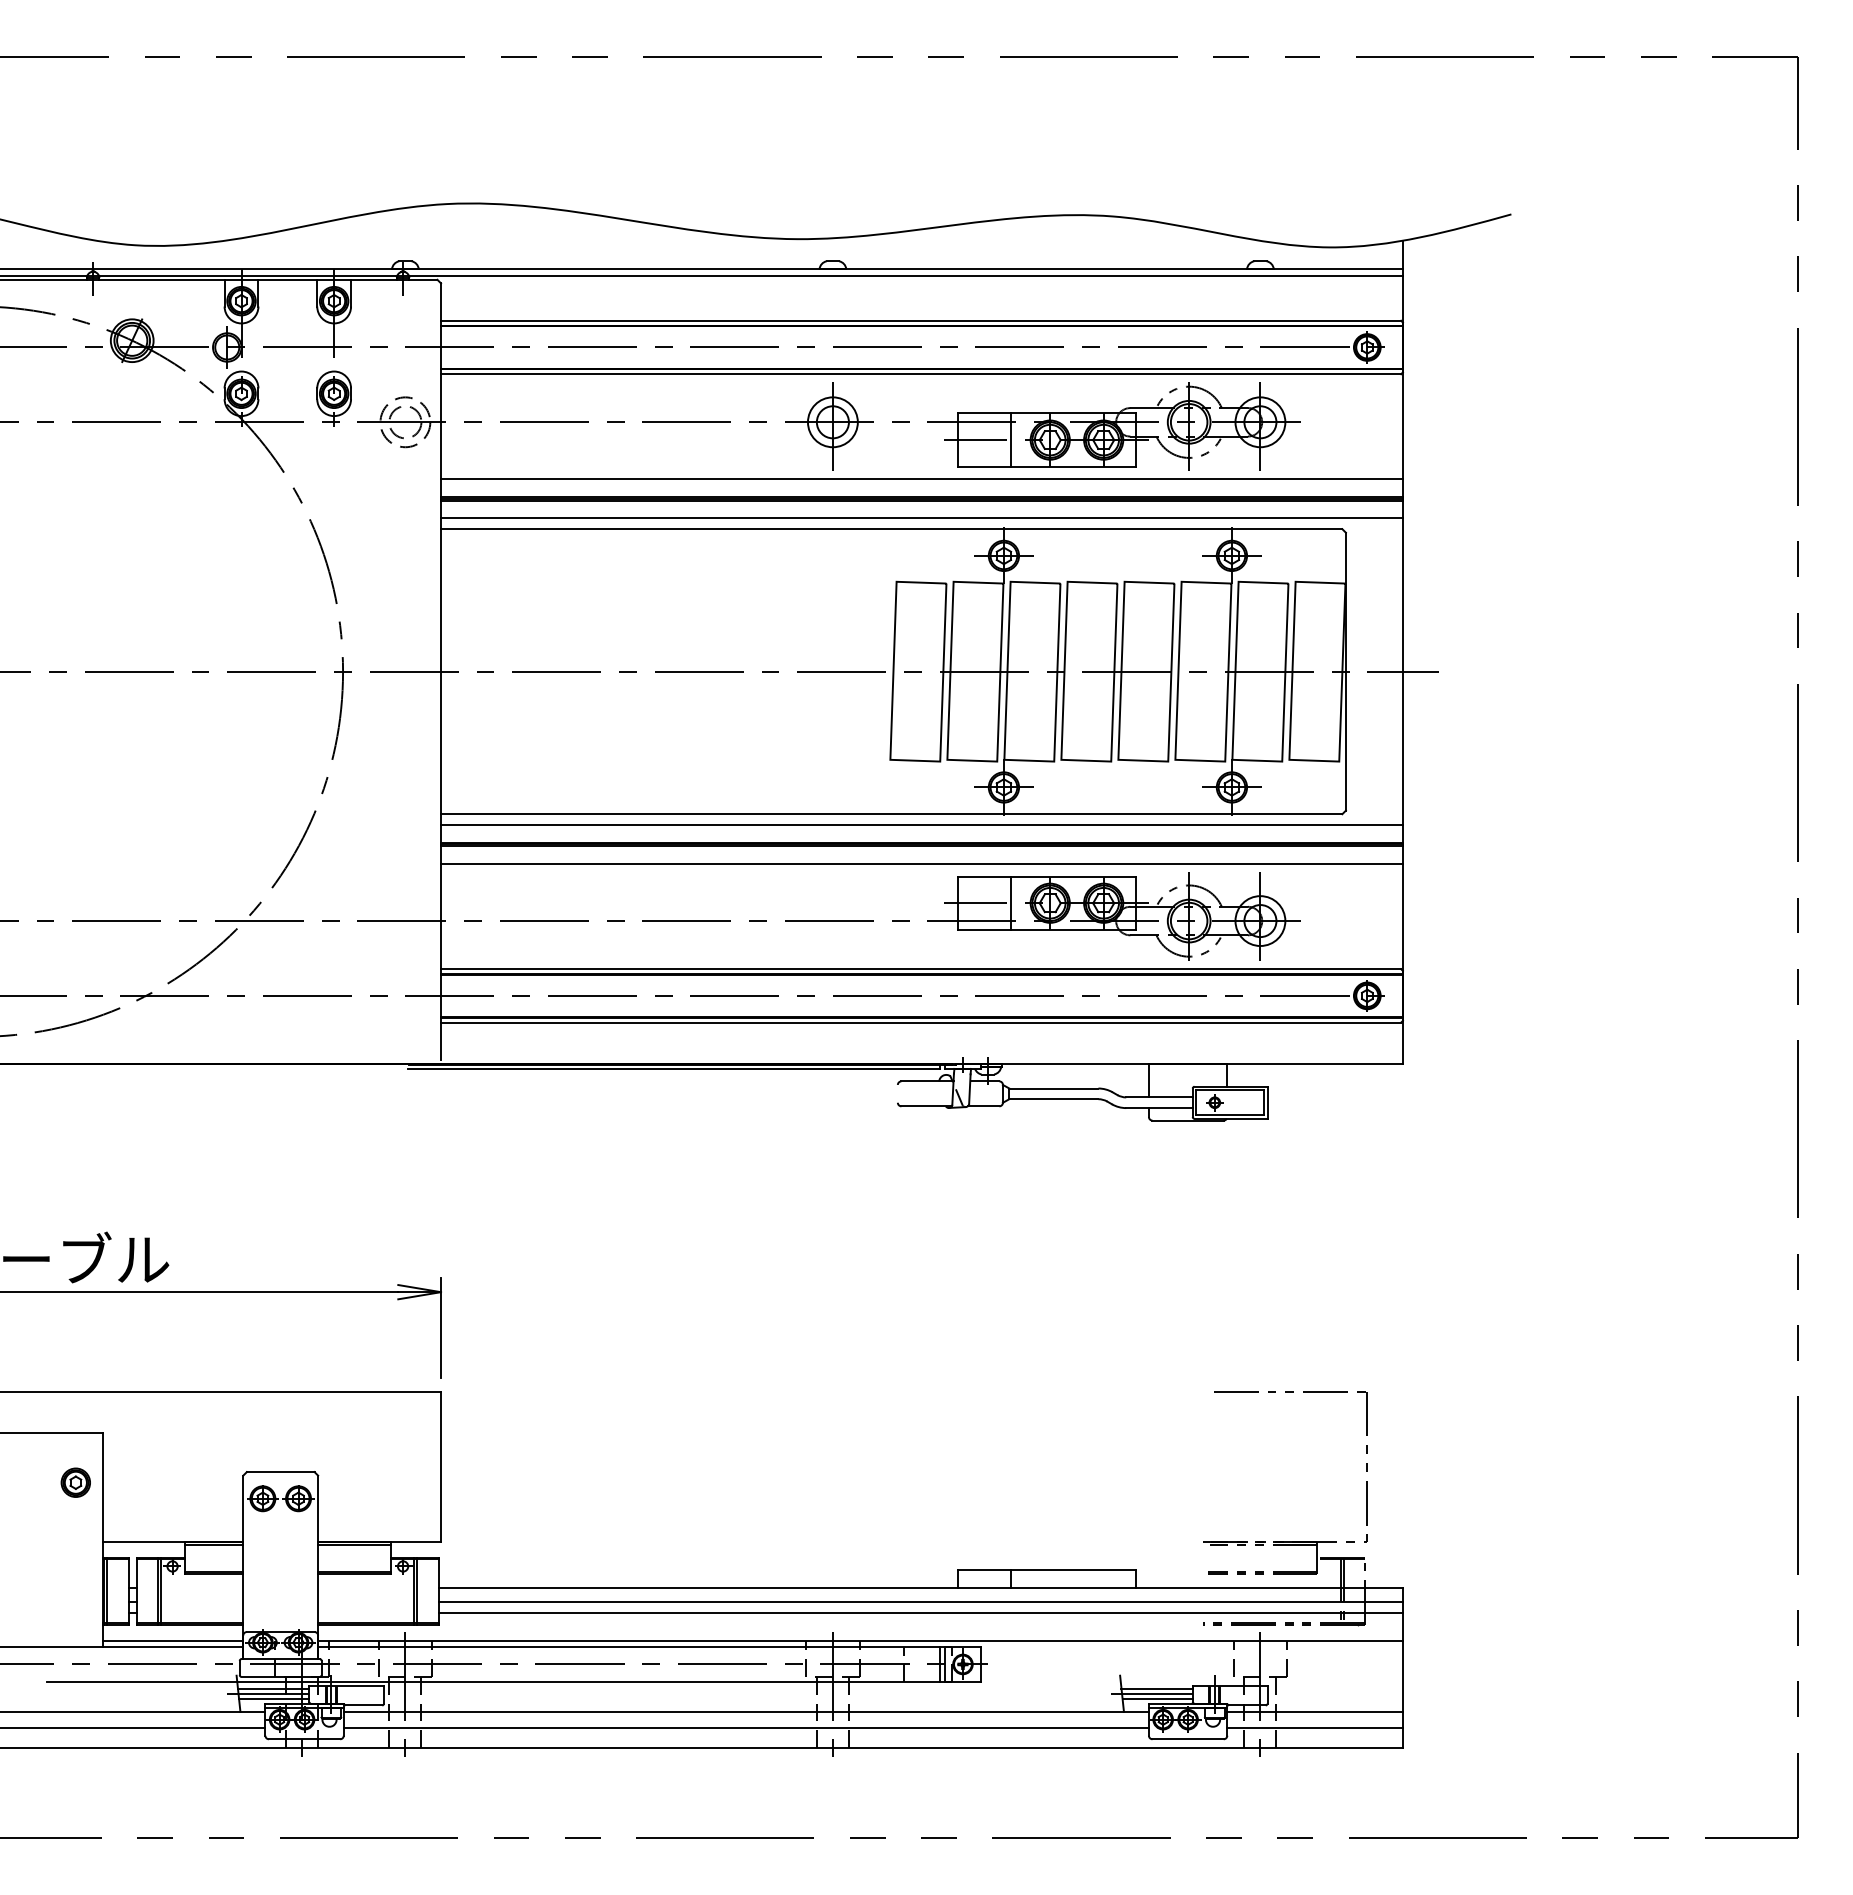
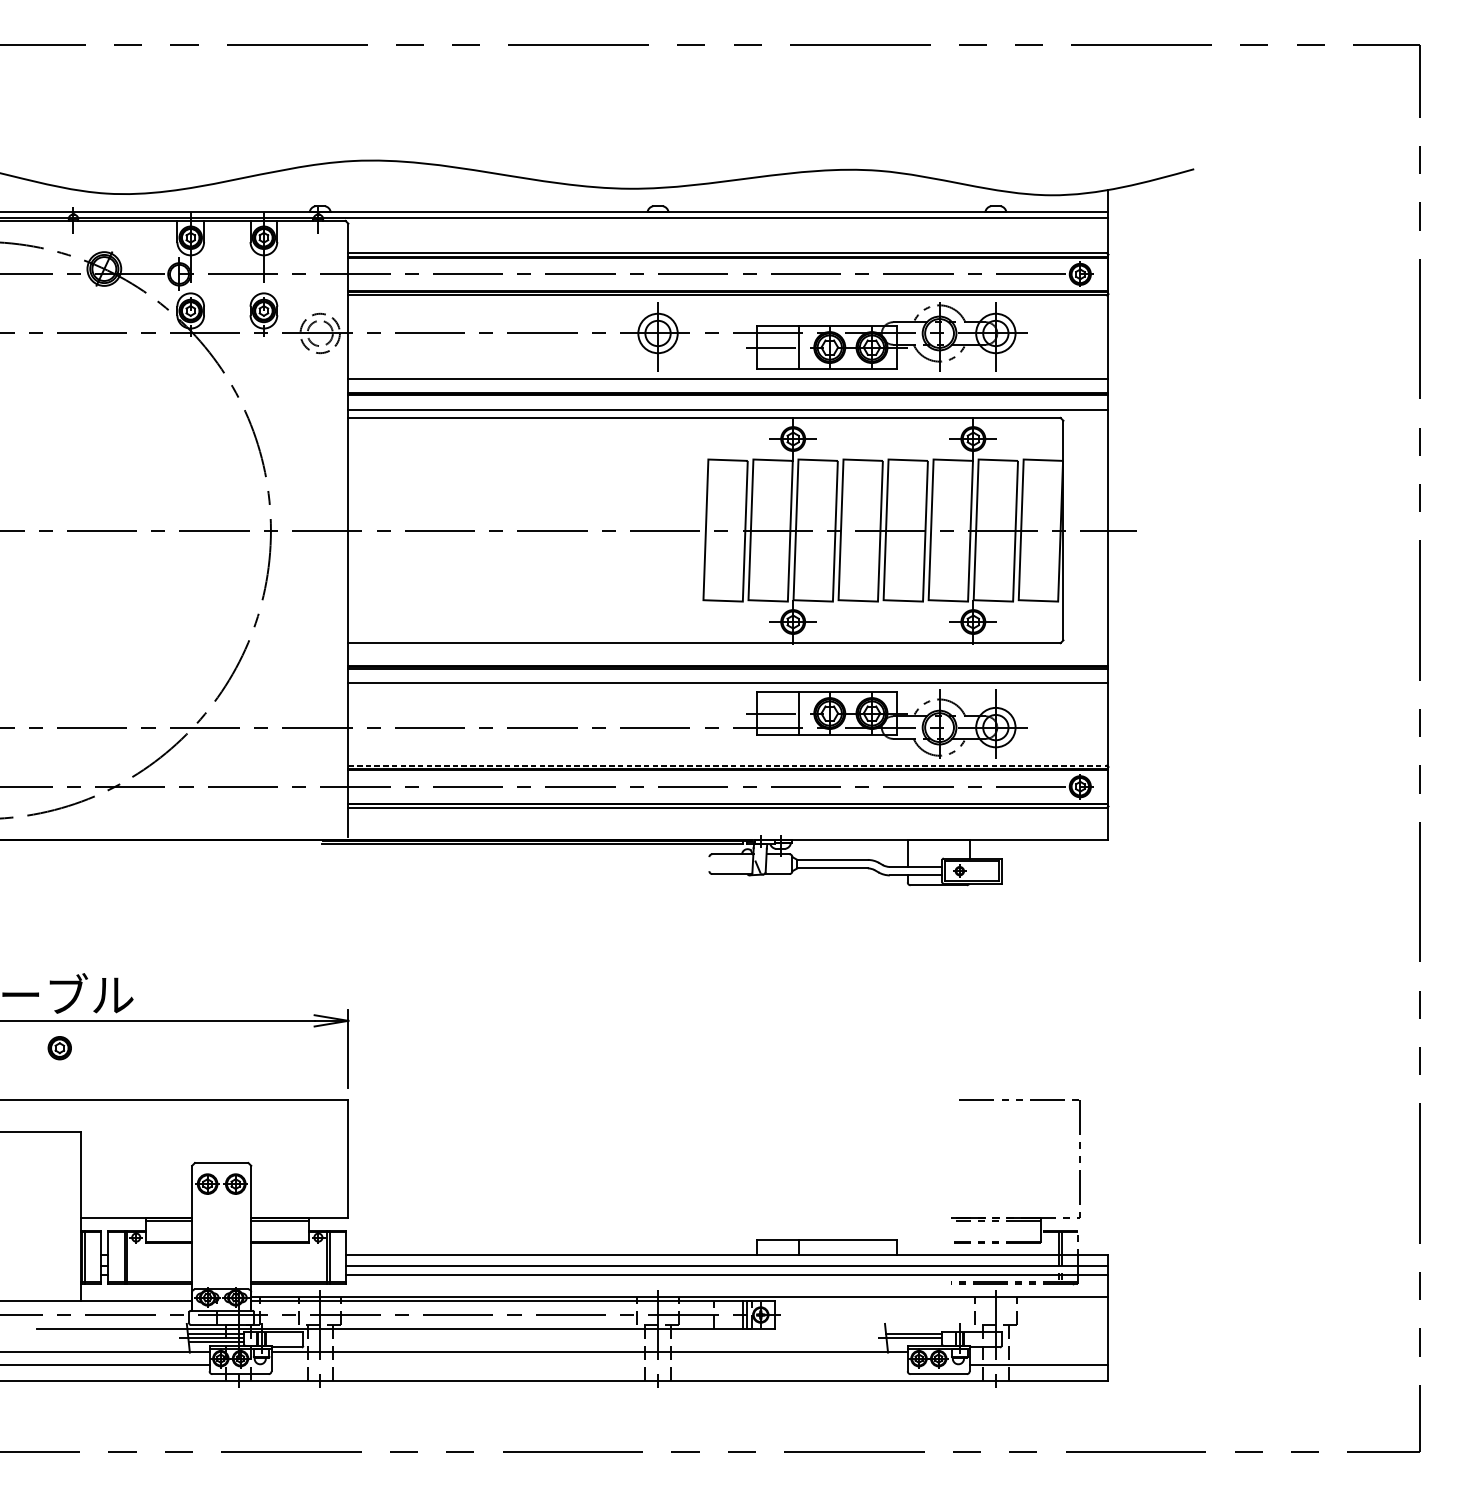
line: (921, 824) -> (728, 651), removed
line: (921, 969) -> (728, 765), solid -> dashed
part: (75, 1482) -> (59, 1047), moved
line: (172, 1641) -> (136, 1296), removed
line: (1157, 1699) -> (914, 1342), removed
line: (1314, 1711) -> (1038, 1352), removed
line: (745, 1727) -> (588, 1364), removed

